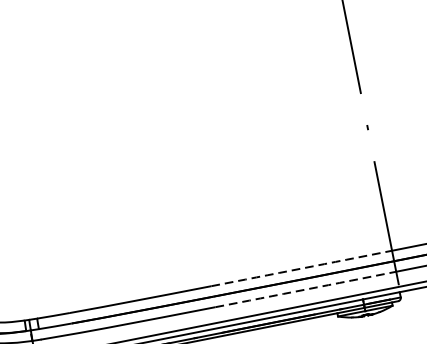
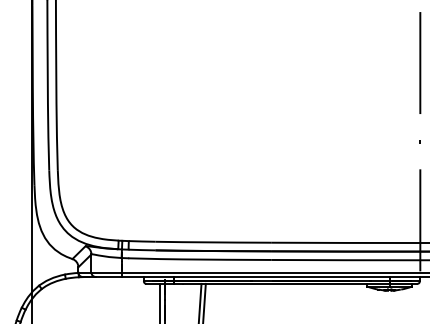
arc: (302, 267) -> (346, 242), dashed -> solid
arc: (306, 289) -> (346, 260), dashed -> solid

